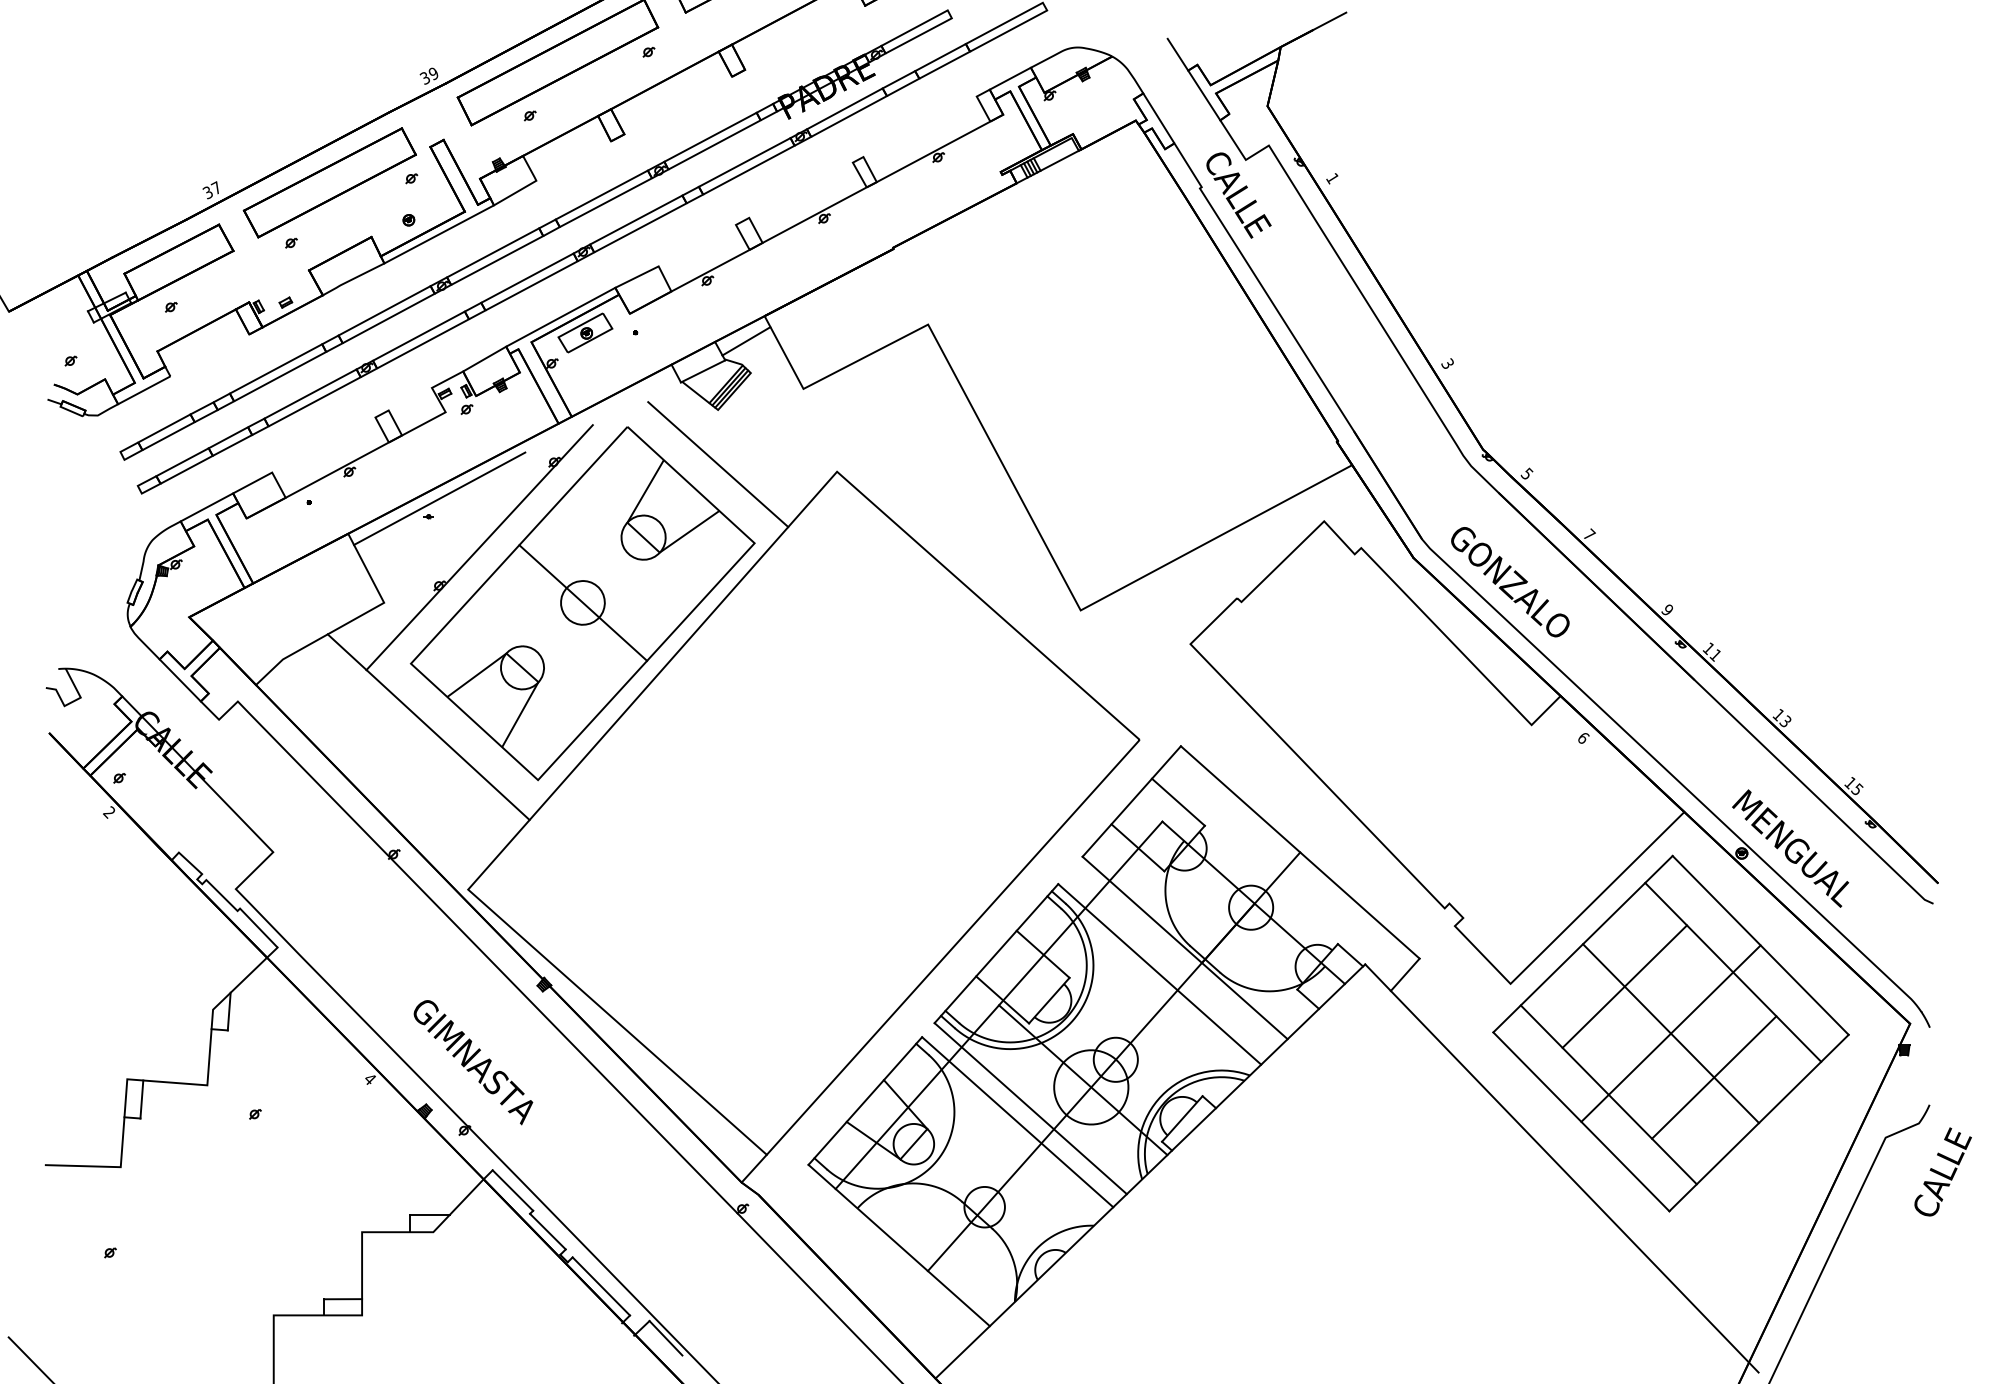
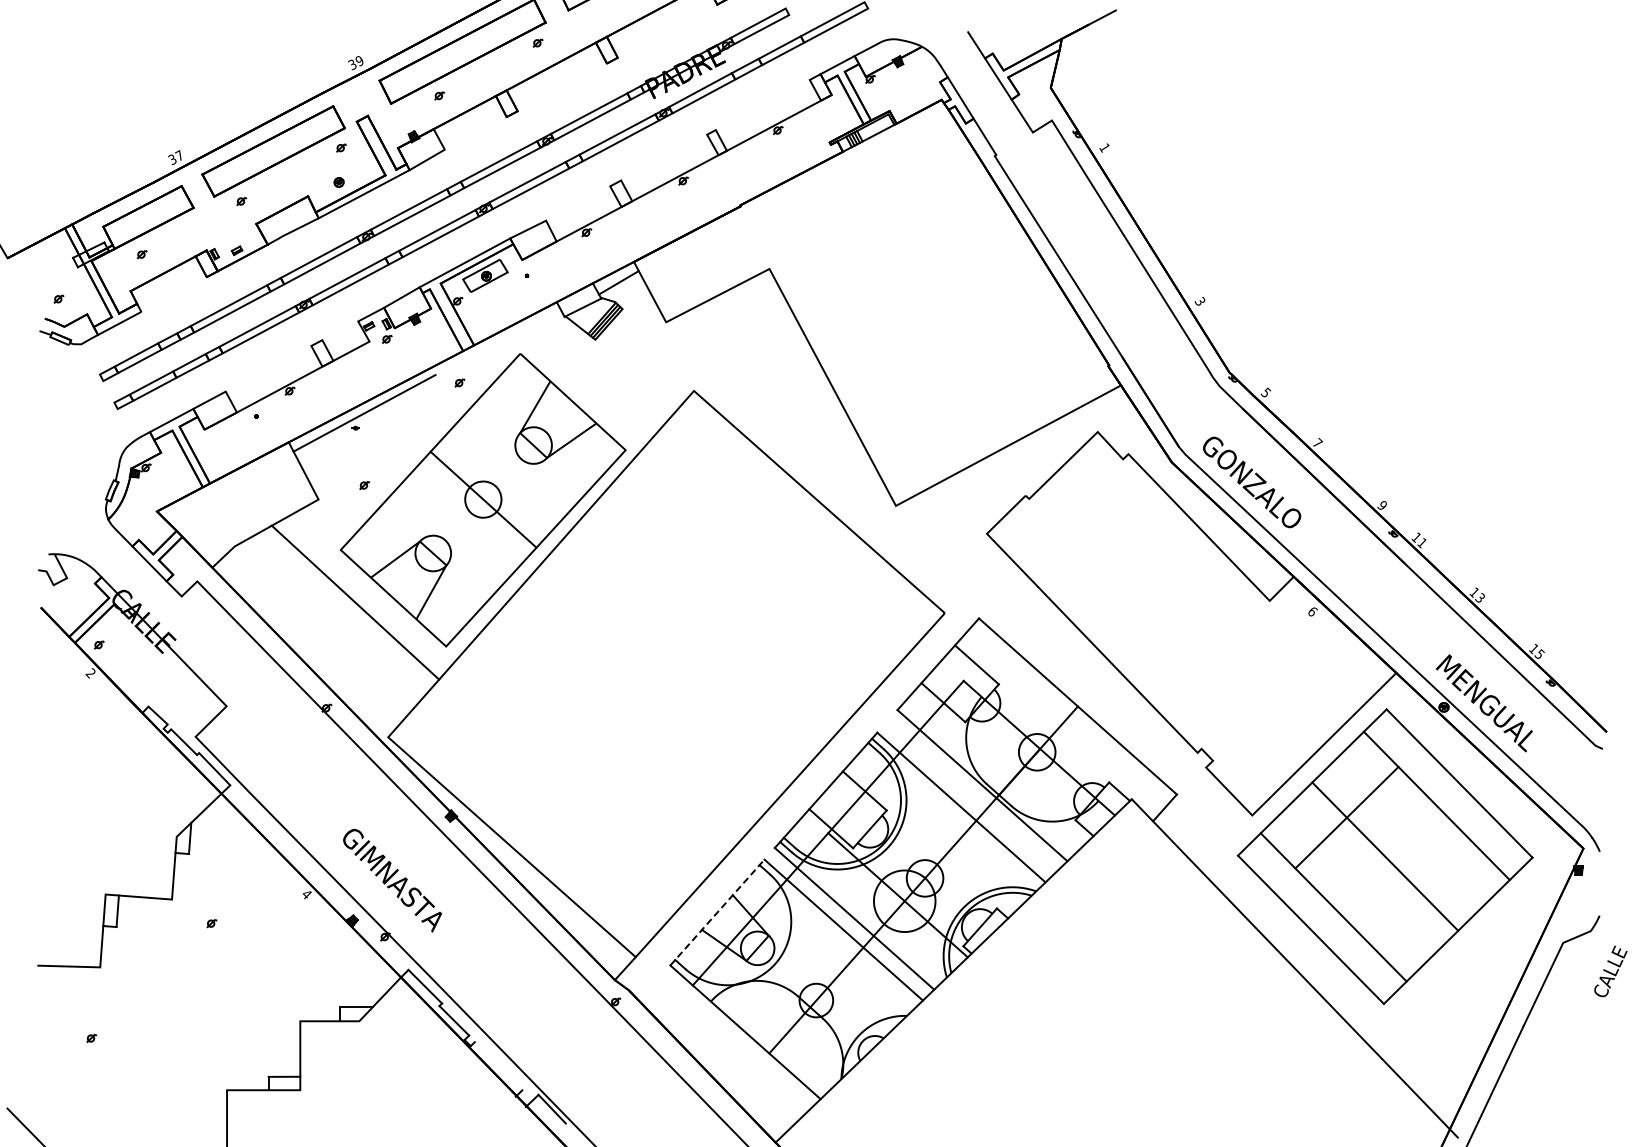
part: (1239, 194) -> (1027, 161), removed
line: (718, 463) -> (595, 384), removed
line: (479, 547) -> (397, 453), removed
line: (1670, 1033) -> (1384, 856), removed
line: (1713, 1076) -> (1420, 892), removed
line: (865, 1100) -> (717, 912), solid -> dashed
part: (1942, 1172) -> (1610, 971), size x0.7
line: (601, 1286) -> (498, 1066), removed

